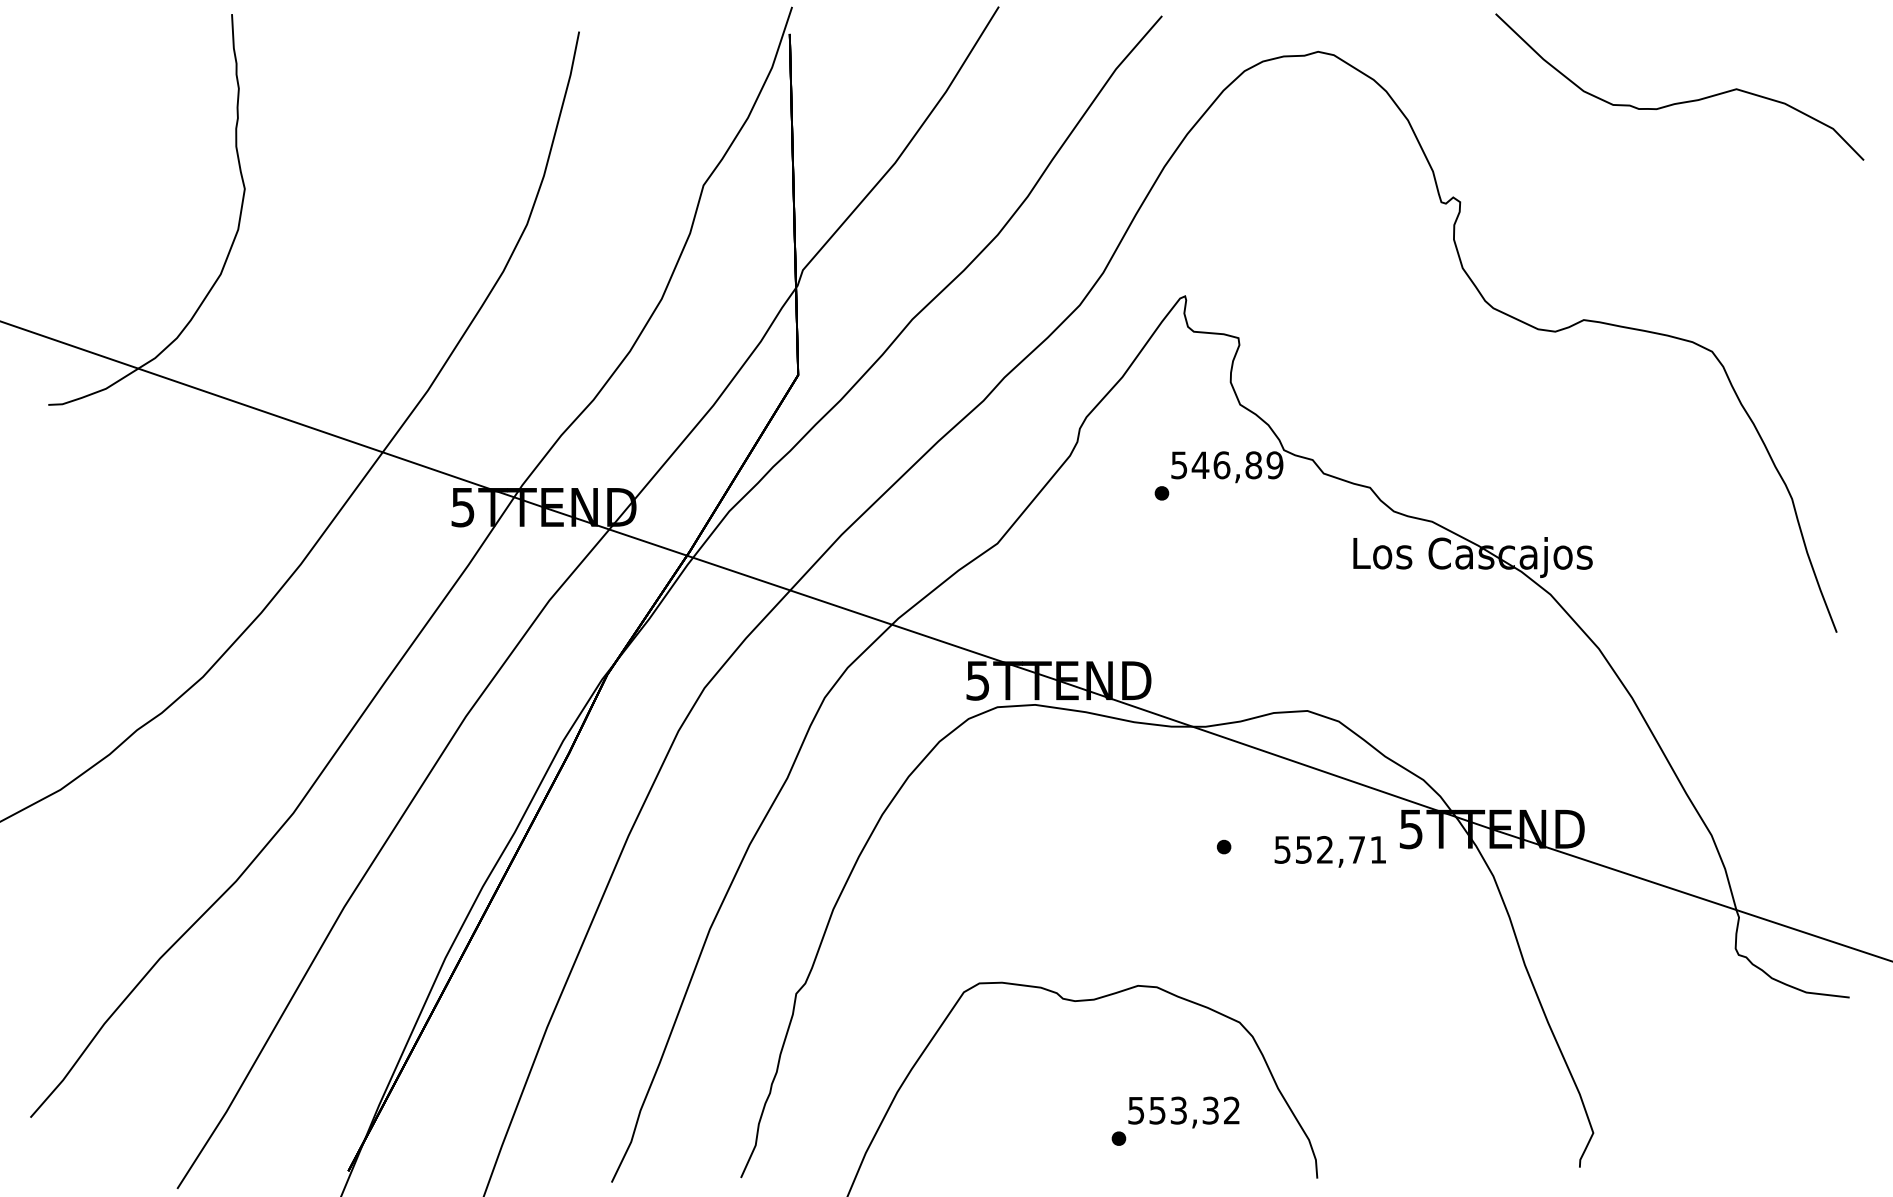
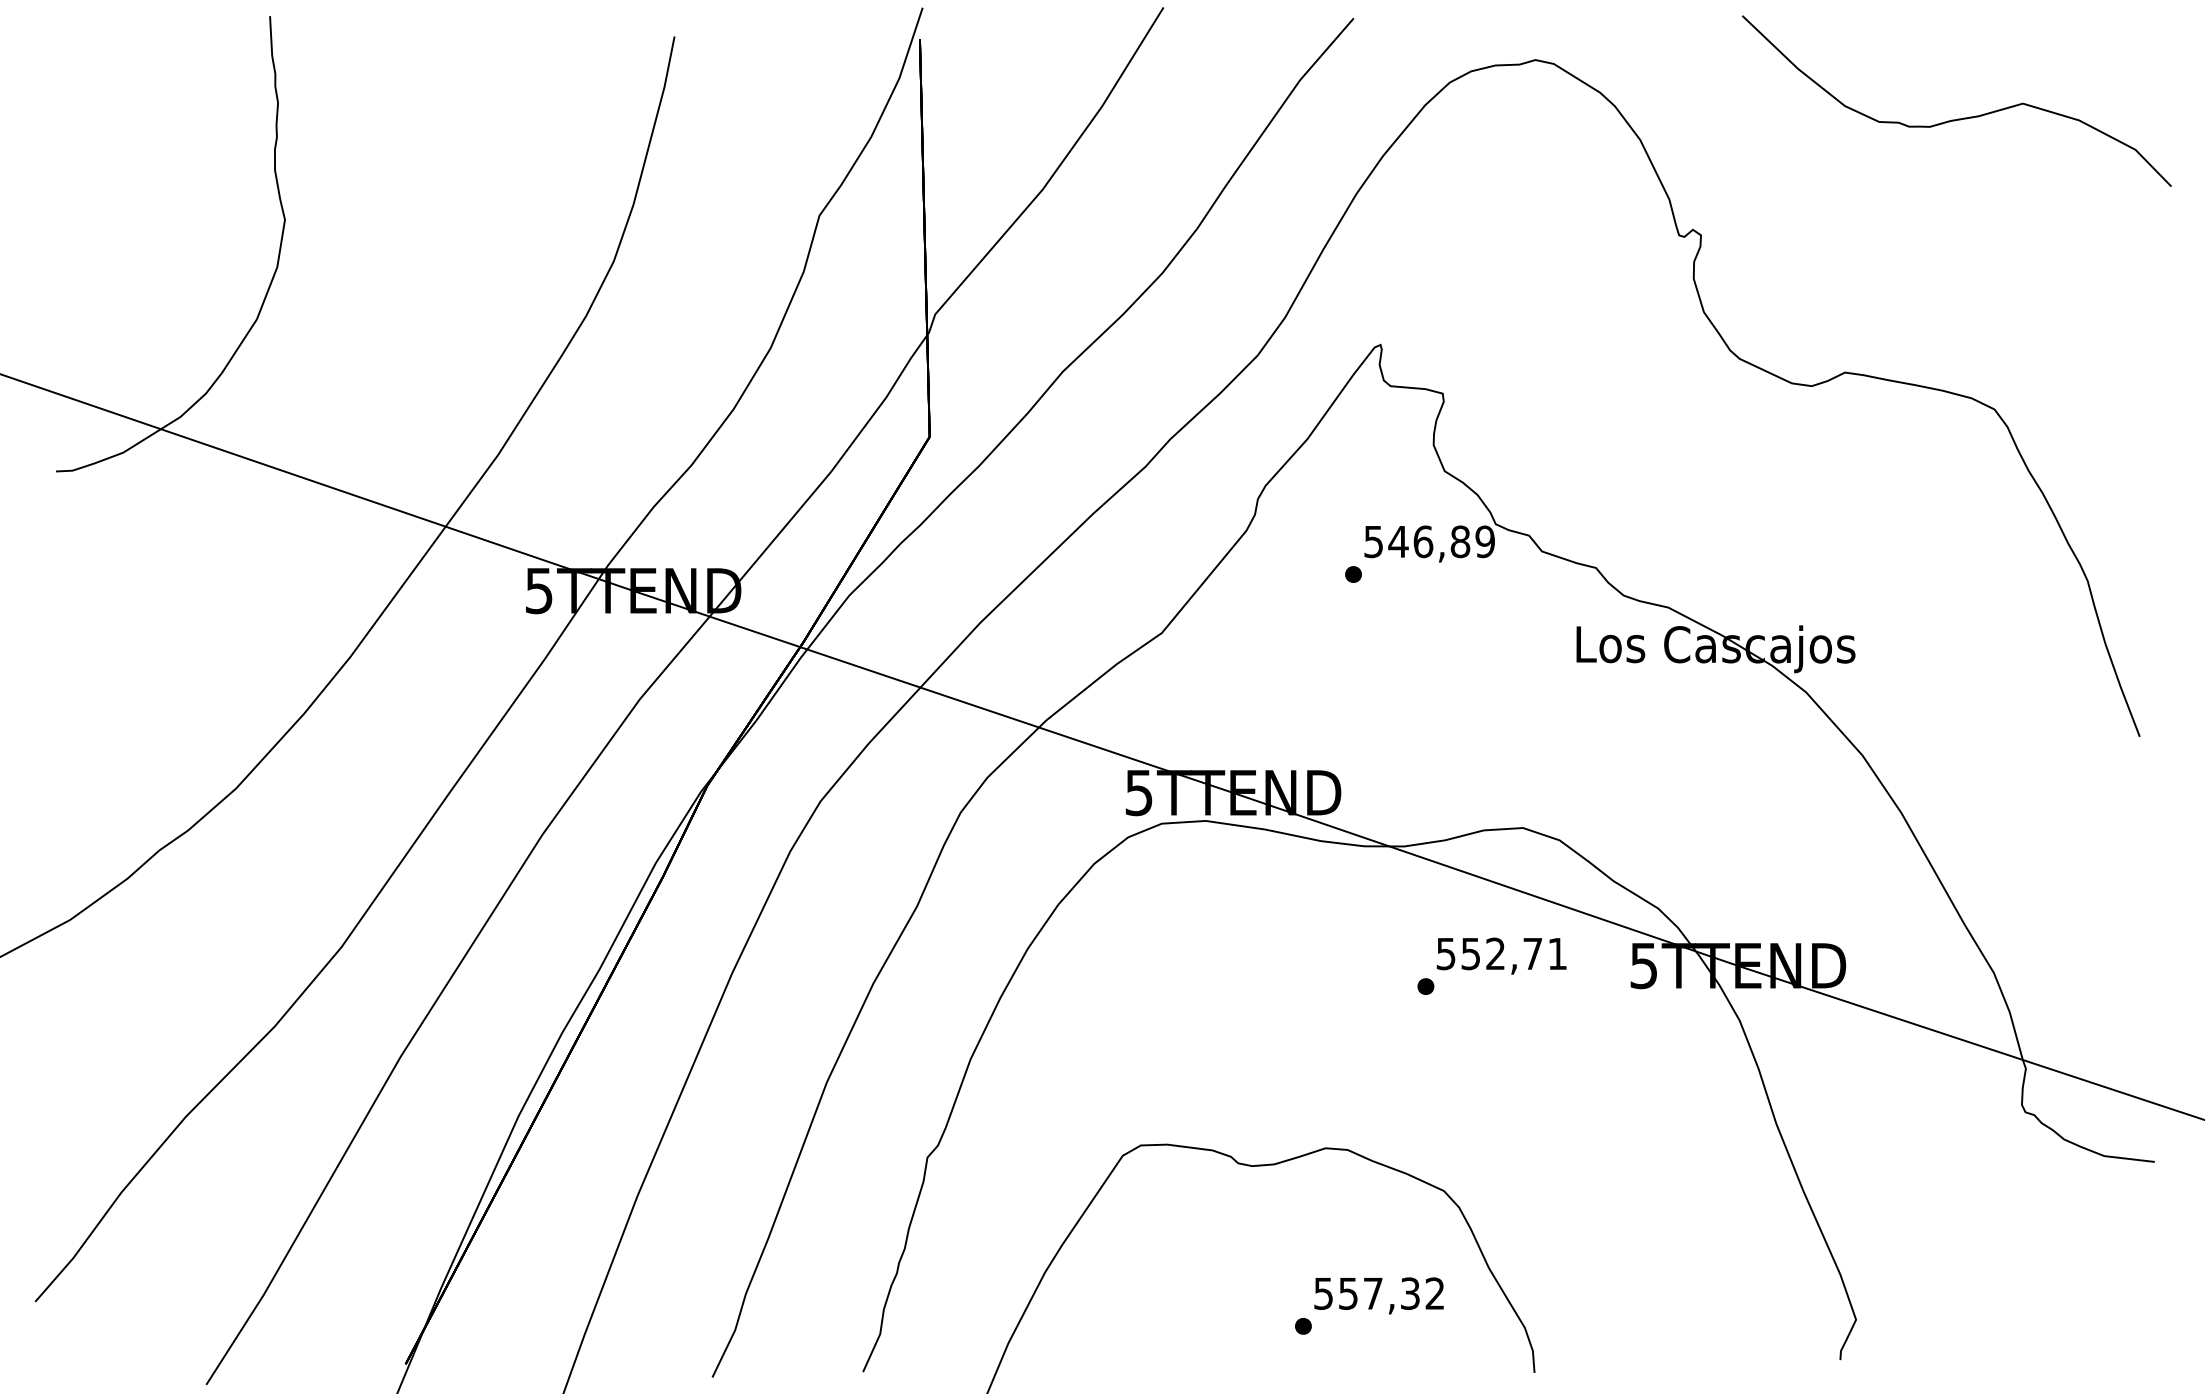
text: (1330, 851) -> (1501, 955), moved
text: (1179, 1110) -> (1373, 1293), 553,32 -> 557,32

